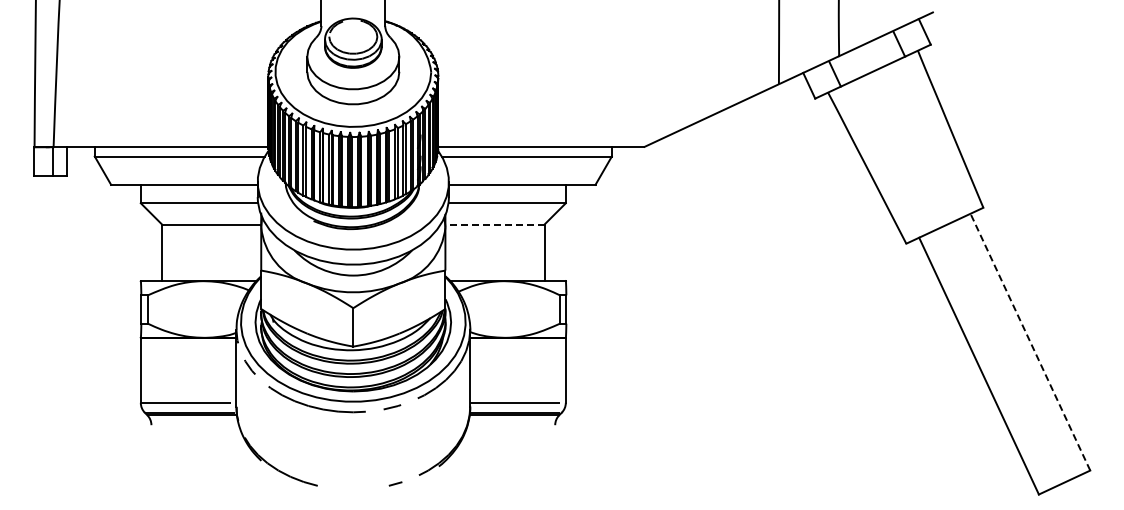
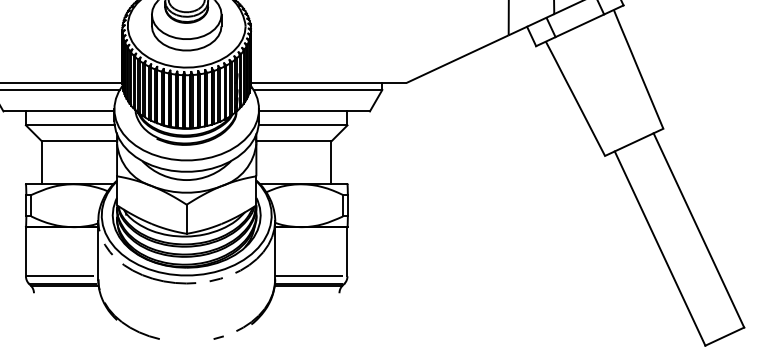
line: (494, 224) -> (293, 141), dashed -> solid
line: (1030, 342) -> (699, 230), dashed -> solid

